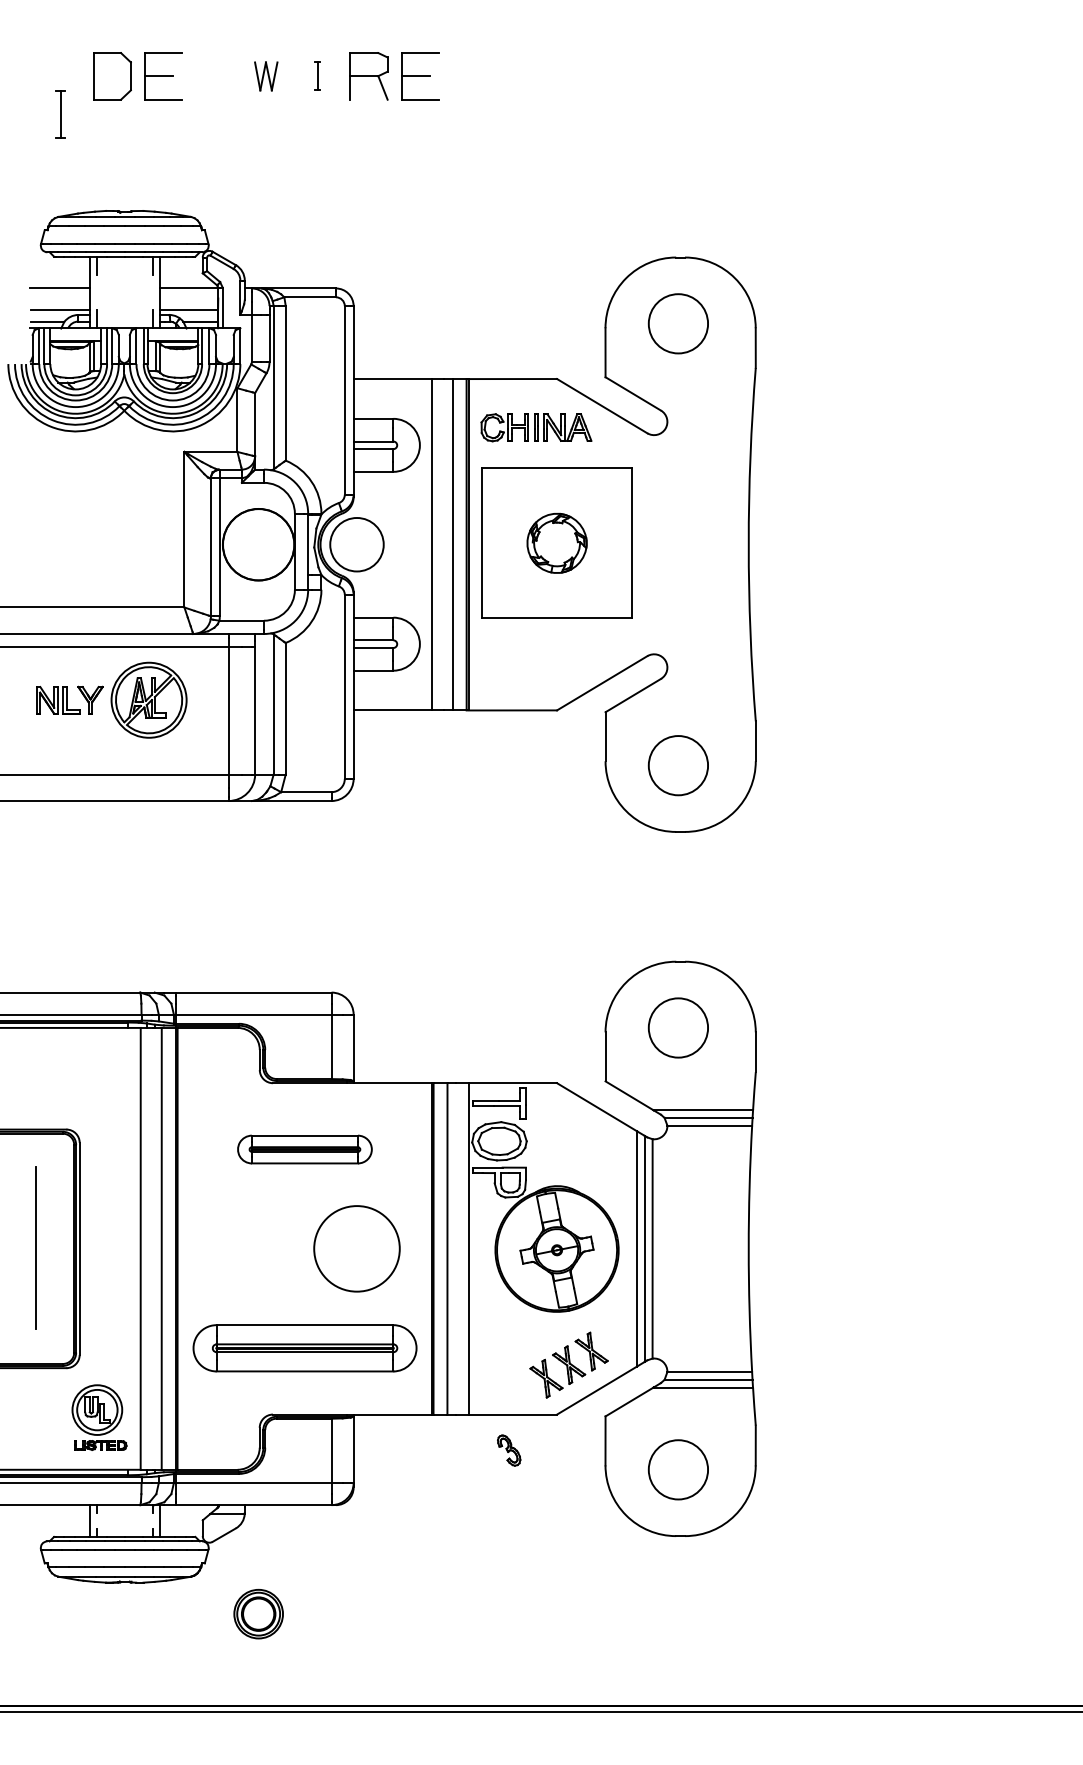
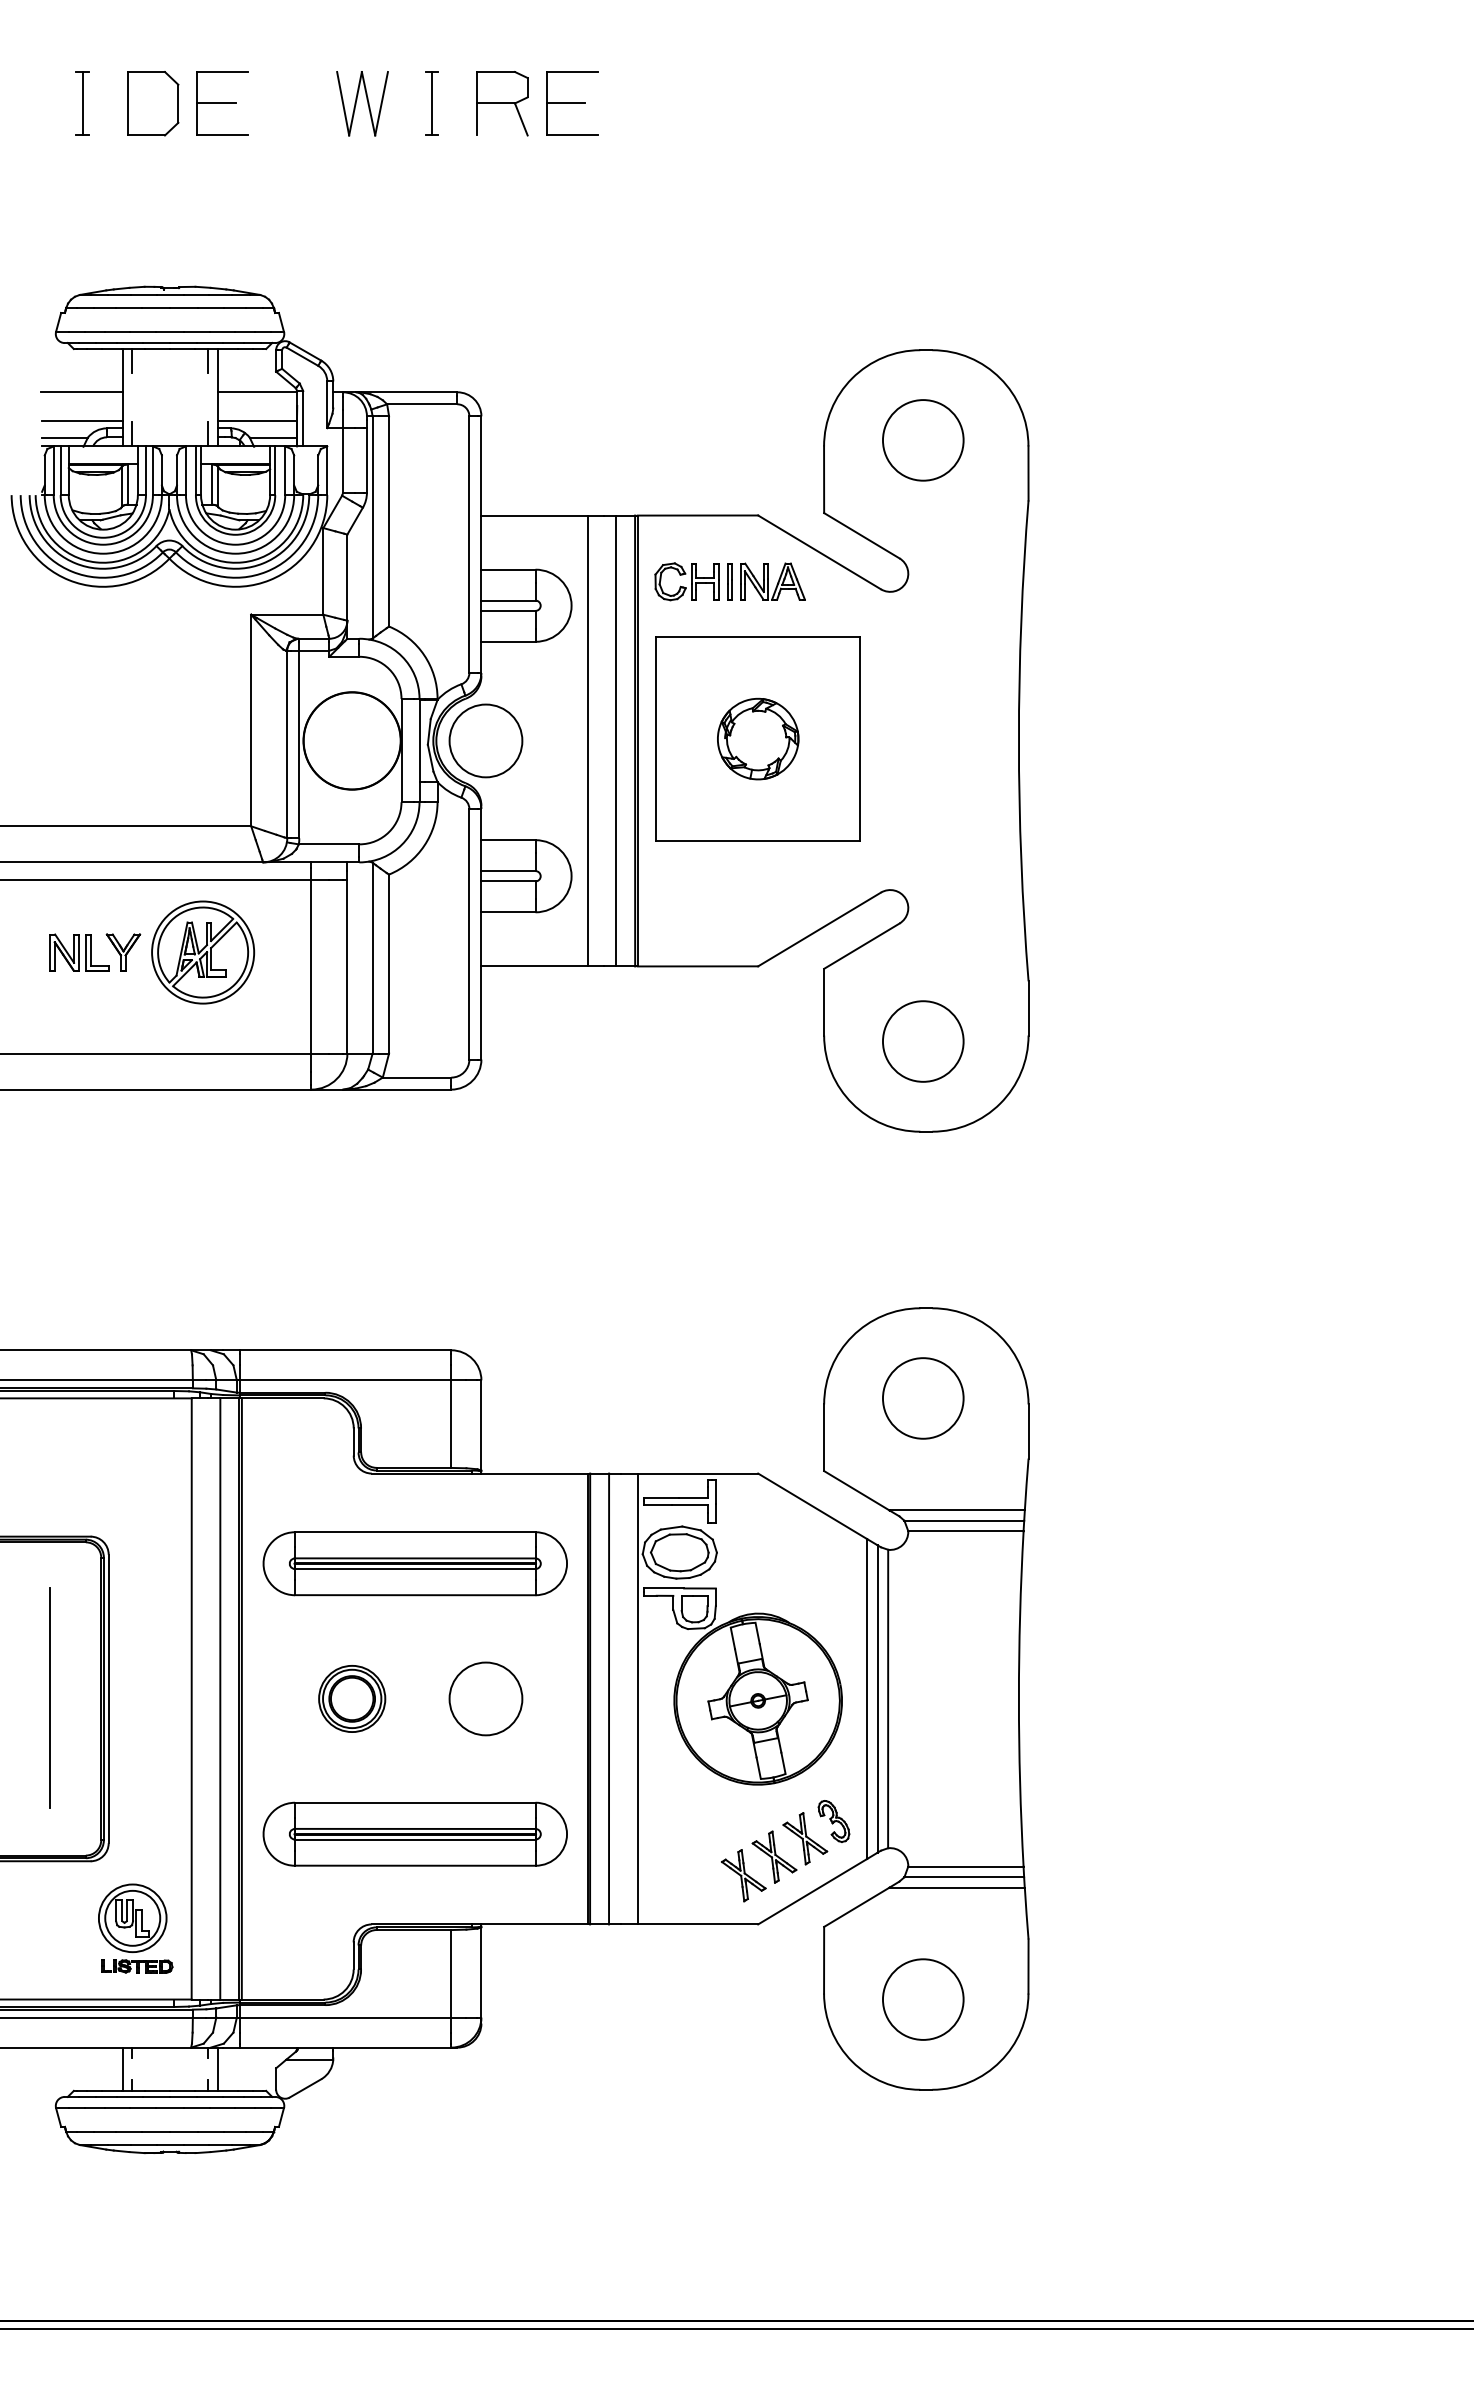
part: (266, 76) -> (362, 103), size x1.67
part: (316, 76) -> (431, 103), size x1.67
part: (60, 114) -> (82, 103), moved
part: (304, 1149) -> (414, 1563), size x1.67
circle: (356, 1248) -> (485, 1698), size x0.62
part: (508, 1450) -> (833, 1821), moved
part: (258, 1613) -> (352, 1698), moved

